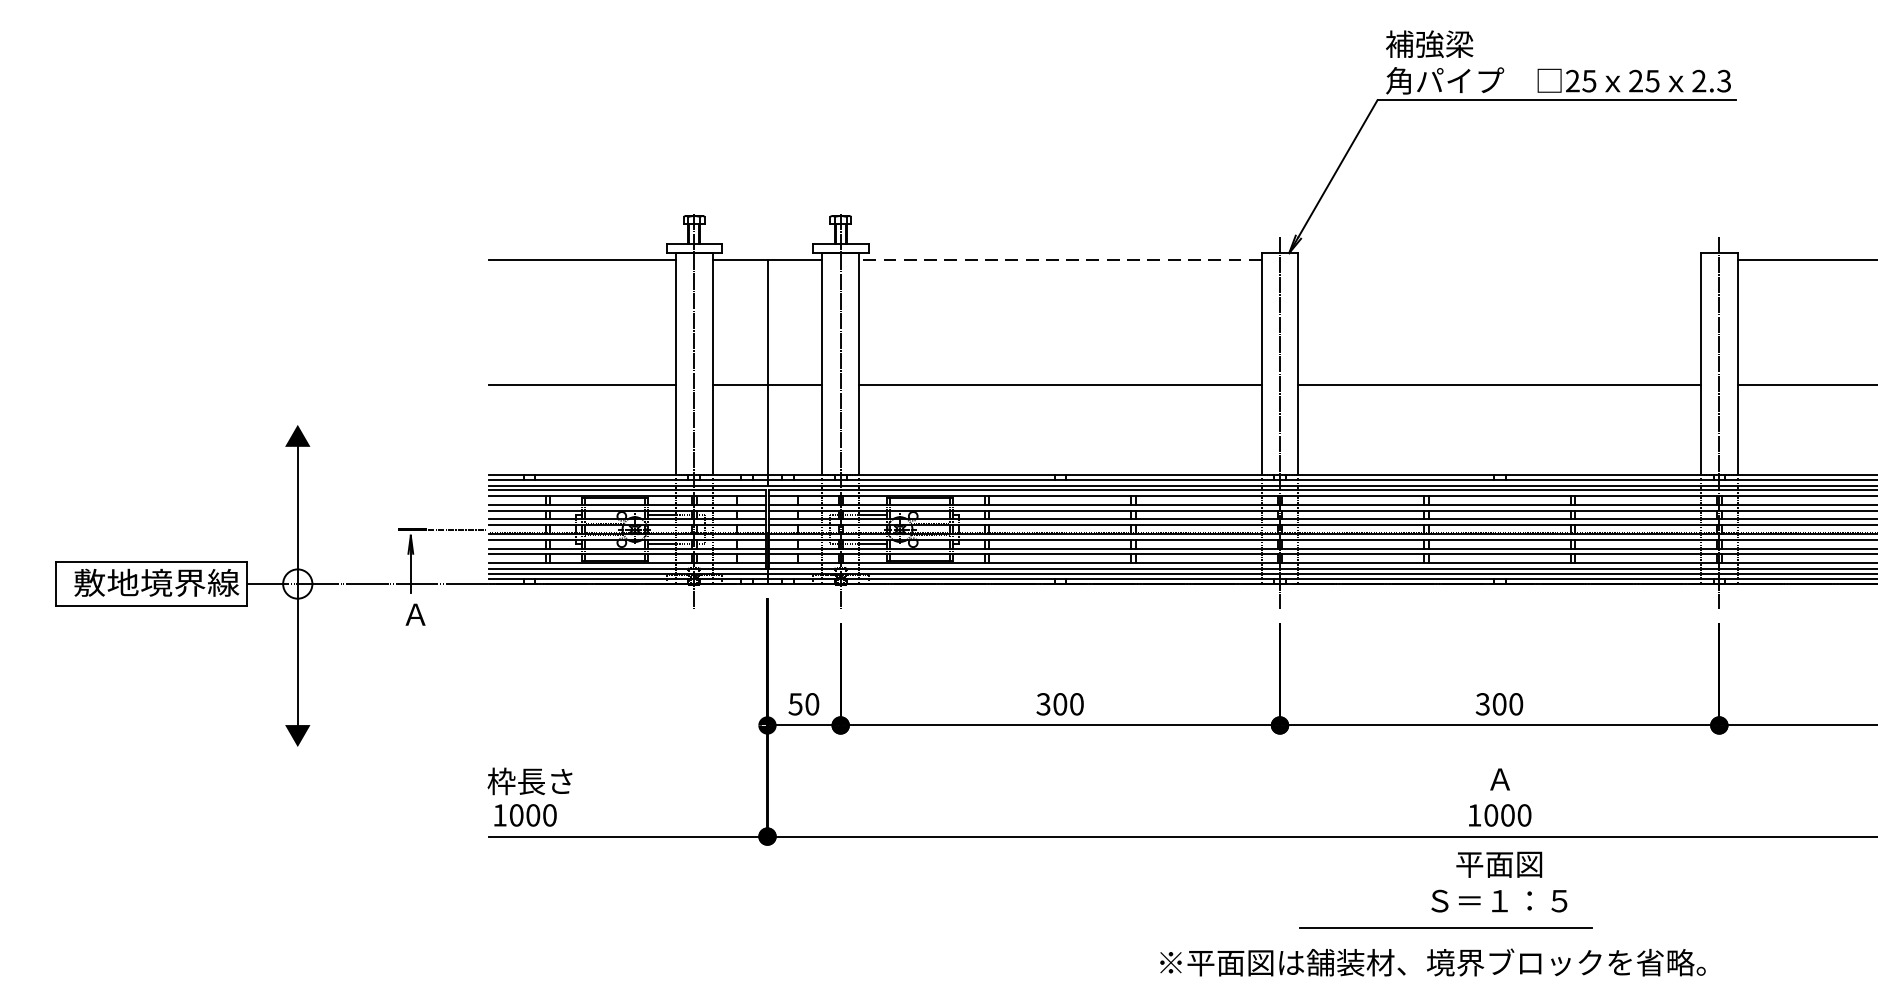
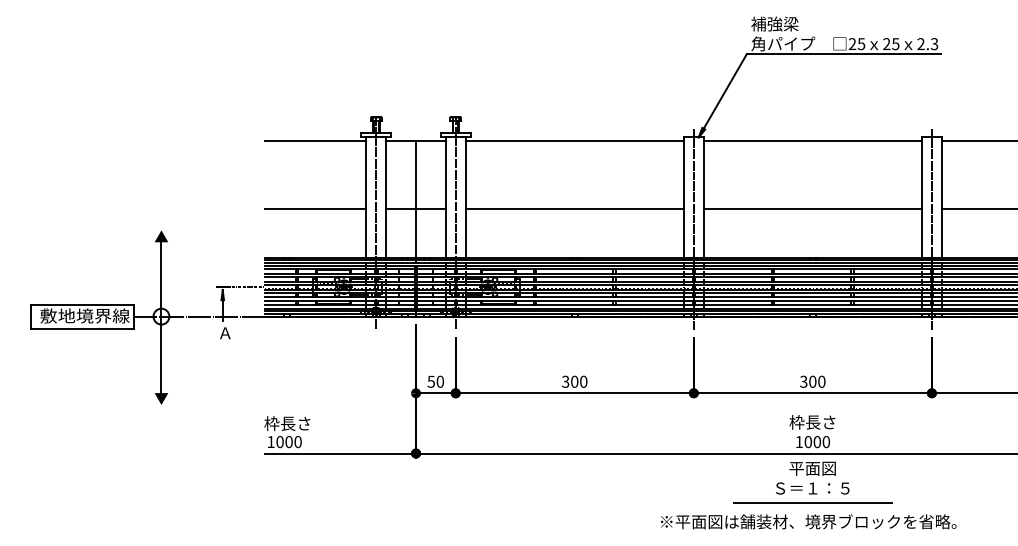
line: (1059, 260) -> (574, 141), dashed -> solid
line: (1498, 260) -> (812, 141), added
text: (1498, 779) -> (812, 422), Ａ -> 枠長さ
line: (1445, 926) -> (812, 502), moved
text: (1432, 962) -> (808, 521), moved

